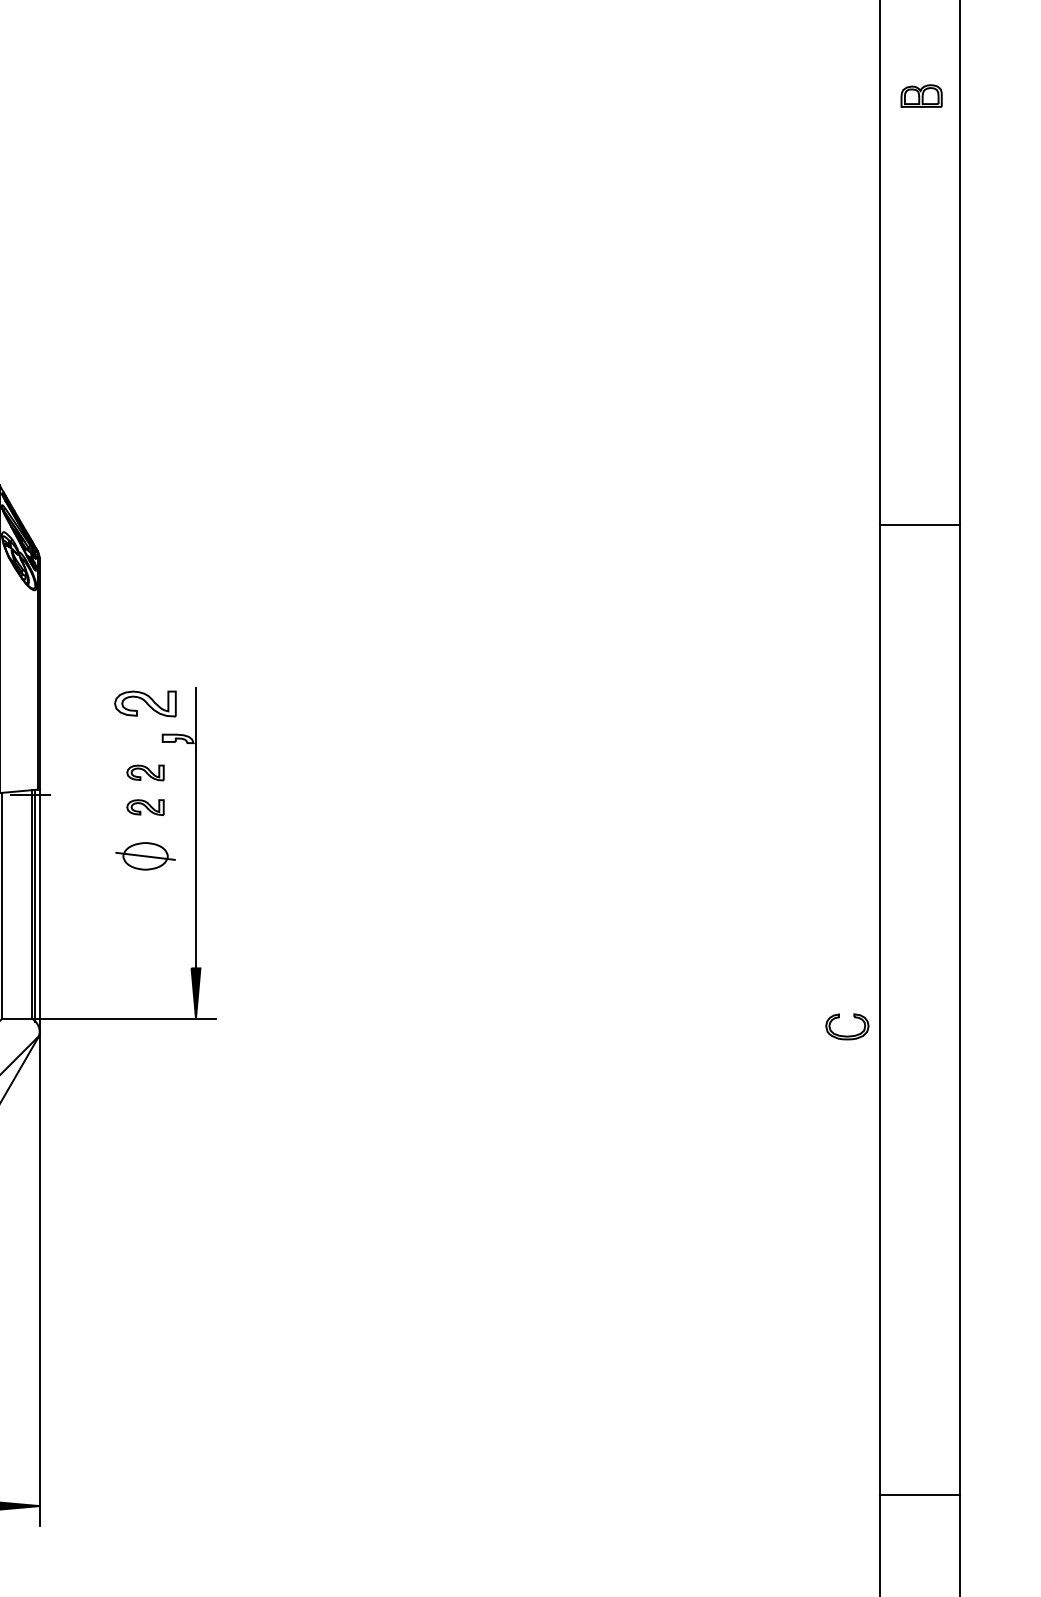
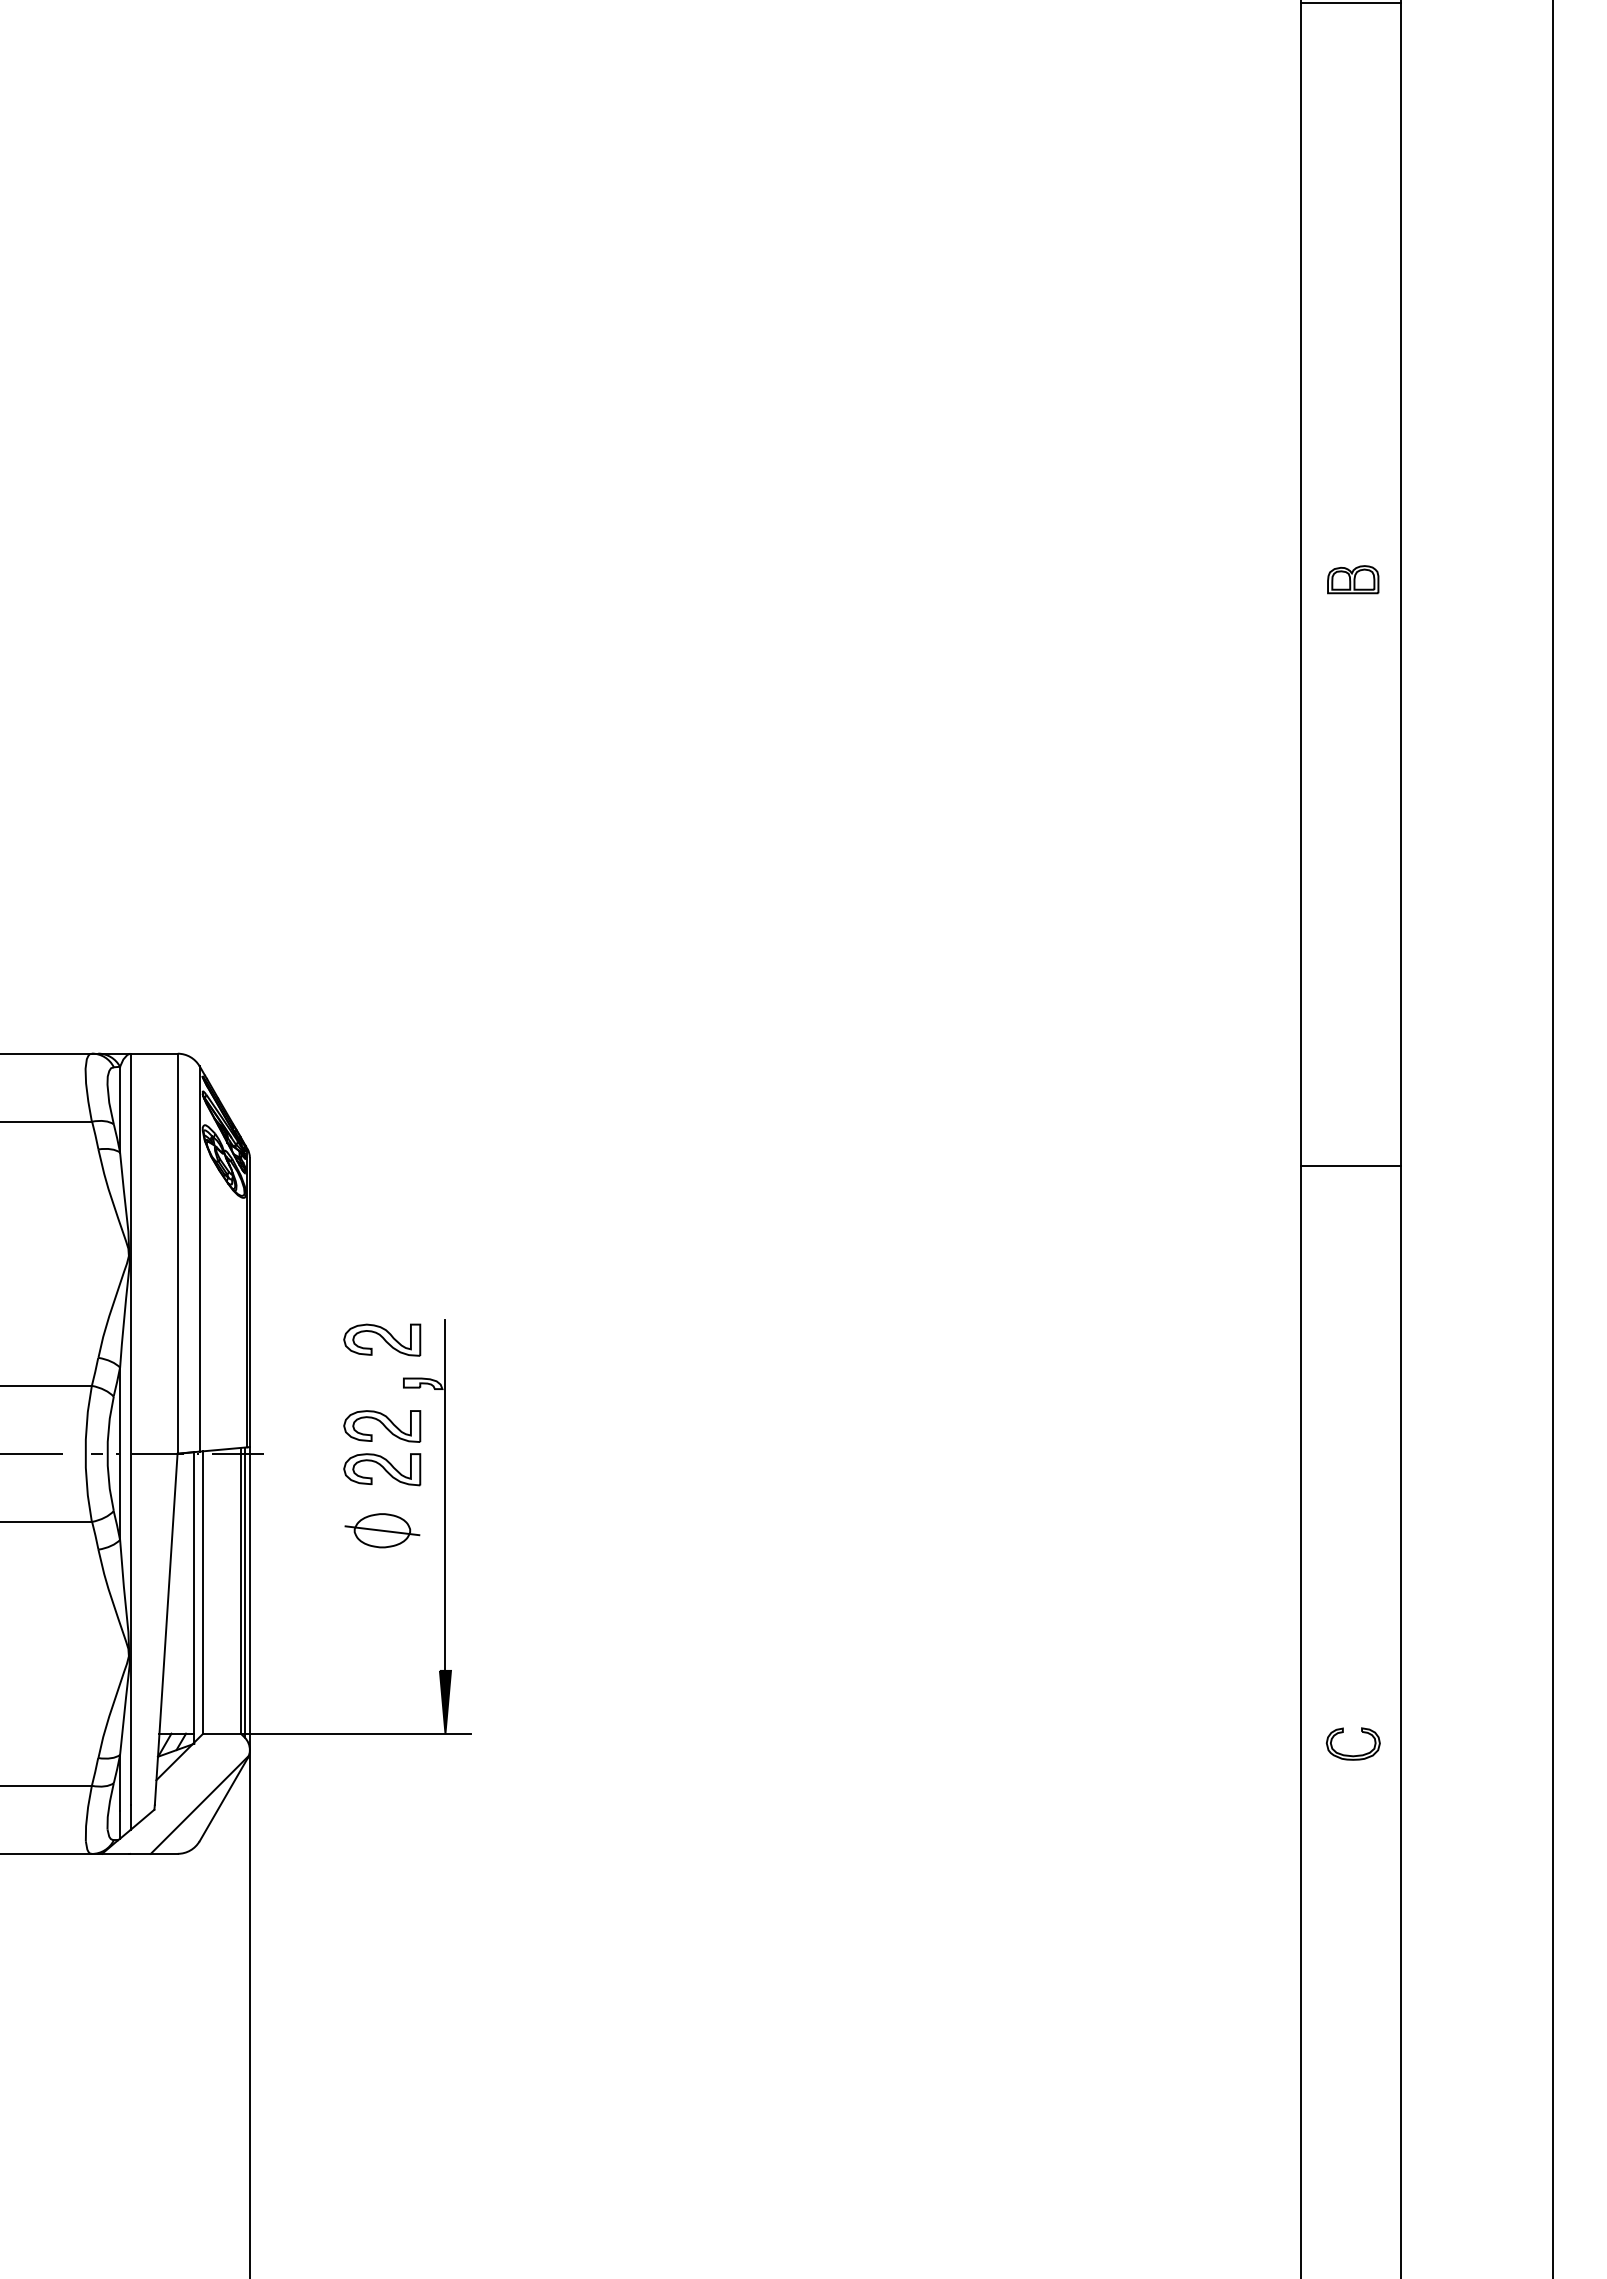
line: (919, 525) -> (1350, 1166), moved
part: (145, 773) -> (382, 1426), size x1.67
part: (145, 807) -> (382, 1469), size x1.67
part: (843, 1035) -> (1348, 1754), moved

